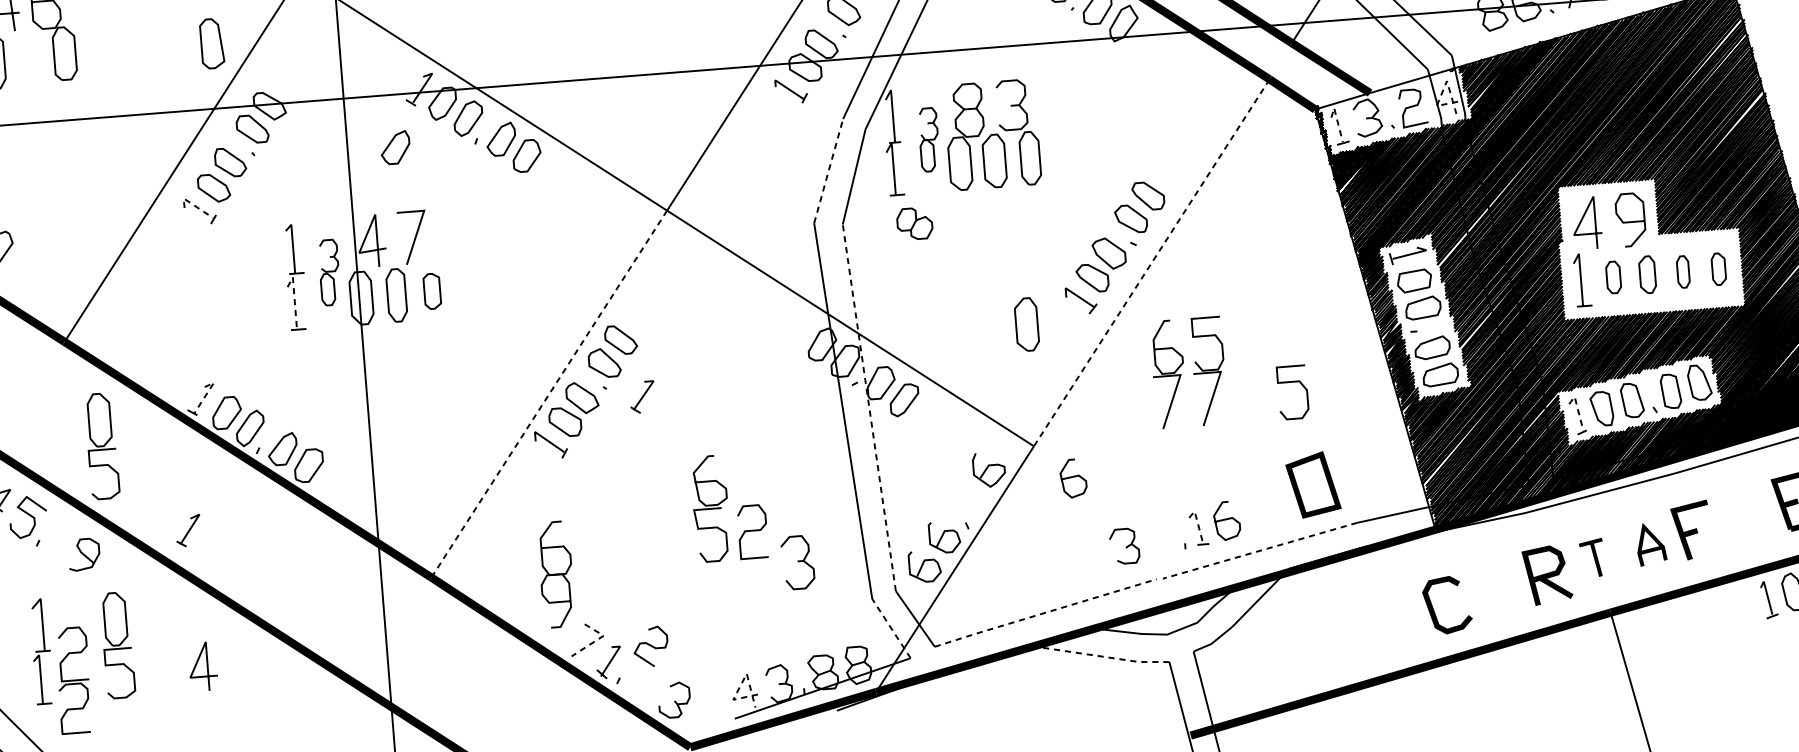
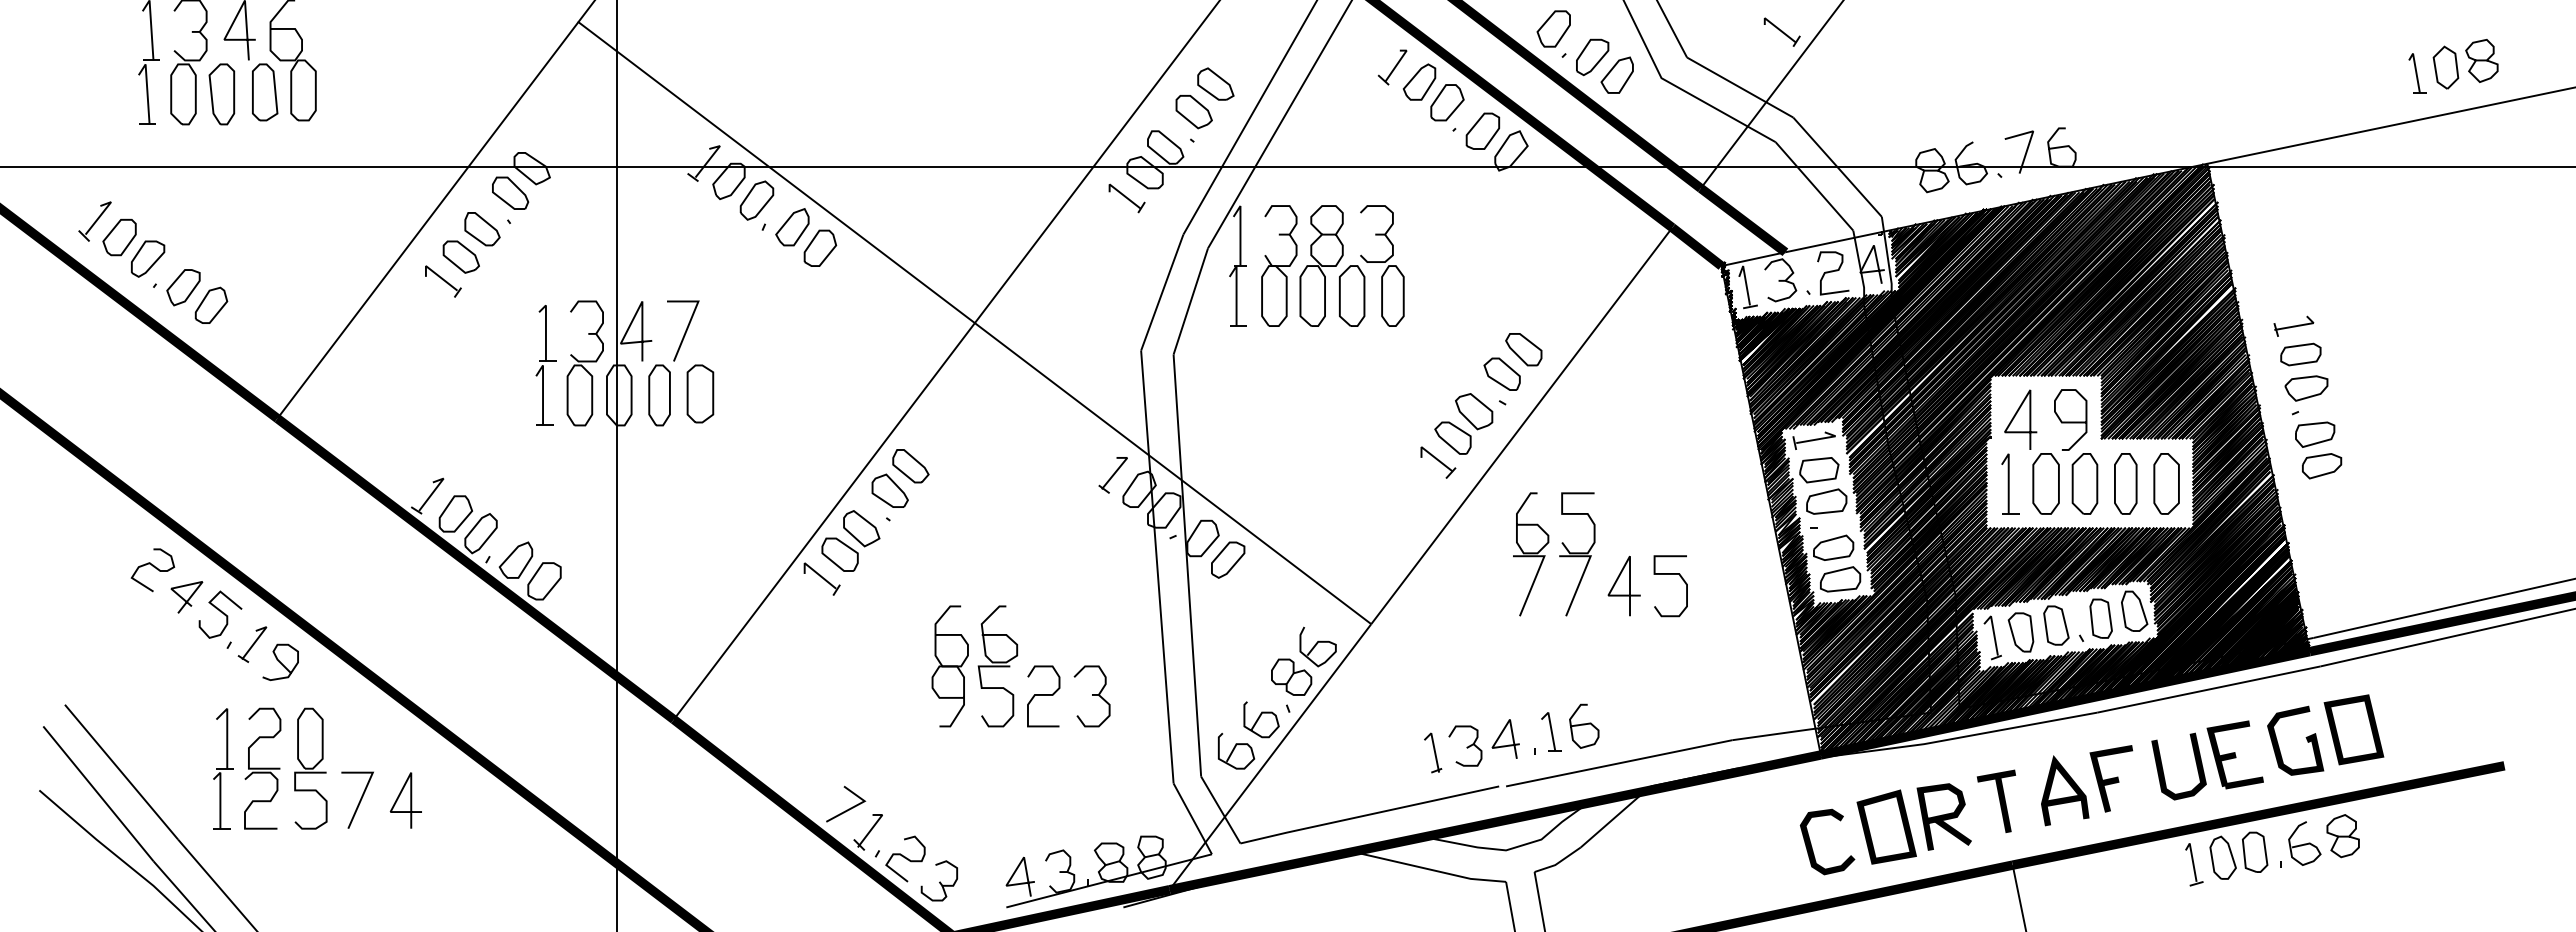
part: (212, 43) -> (265, 92), moved
line: (1444, 87) -> (1870, 252), dashed -> solid
line: (1337, 119) -> (1745, 279), dashed -> solid
part: (929, 139) -> (1279, 265), size x1.67
part: (395, 148) -> (671, 227), removed
line: (828, 171) -> (1162, 292), dashed -> solid
line: (193, 205) -> (436, 274), dashed -> solid
curve: (914, 223) -> (1291, 676), moved
line: (1151, 262) -> (1521, 425), dashed -> solid
part: (1718, 268) -> (2166, 483), size x1.67
part: (1682, 271) -> (2125, 483), size x1.67
part: (328, 272) -> (584, 363), size x1.67
part: (1647, 274) -> (2084, 483), size x1.43
part: (1613, 277) -> (2045, 483), size x1.67
part: (432, 290) -> (700, 393), size x1.43
line: (294, 298) -> (543, 389), dashed -> solid
part: (1027, 324) -> (1374, 484), removed
line: (207, 393) -> (435, 489), dashed -> solid
line: (549, 394) -> (824, 521), dashed -> solid
line: (1256, 394) -> (1629, 585), added
part: (641, 397) -> (1112, 475), moved
line: (869, 407) -> (1187, 565), dashed -> solid
line: (1577, 409) -> (1993, 630), dashed -> solid
part: (101, 446) -> (310, 540), removed
curve: (1073, 477) -> (1413, 663), removed
part: (1313, 484) -> (1886, 826), moved
curve: (1735, 518) -> (2163, 769), added
line: (1197, 523) -> (1550, 726), dashed -> solid
part: (188, 530) -> (252, 644), moved
line: (1155, 534) -> (1501, 735), added
part: (1651, 543) -> (2065, 790), size x1.43
line: (1259, 551) -> (1618, 763), dashed -> solid
part: (1097, 554) -> (1433, 752), added
part: (1591, 557) -> (1995, 800), size x1.43
part: (797, 562) -> (1091, 696), moved
part: (555, 574) -> (949, 666), moved
line: (1045, 612) -> (1369, 814), dashed -> solid
line: (891, 628) -> (1192, 818), dashed -> solid
line: (596, 640) -> (856, 805), dashed -> solid
curve: (650, 646) -> (905, 858), moved
line: (1098, 655) -> (1426, 868), dashed -> solid
line: (162, 669) -> (359, 800), added
part: (73, 680) -> (262, 768), moved
line: (742, 682) -> (1018, 866), dashed -> solid

